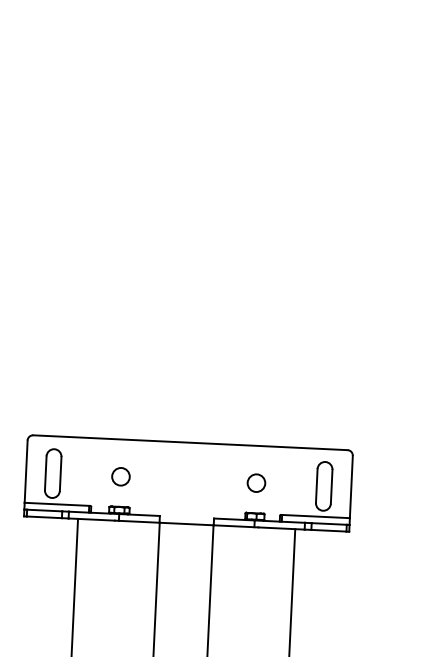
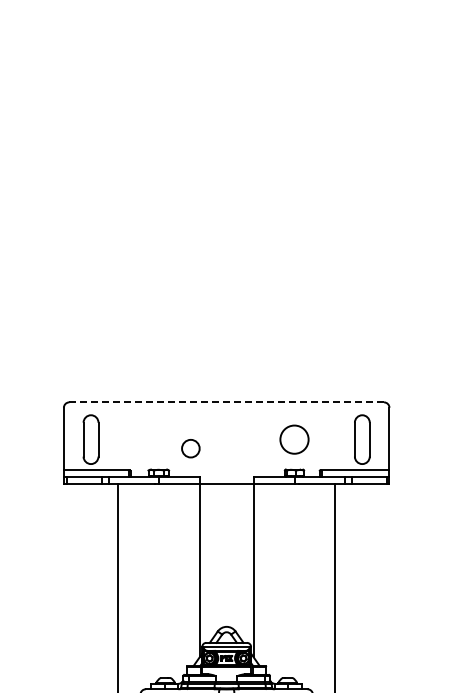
line: (190, 442) -> (226, 402), solid -> dashed
circle: (120, 476) -> (190, 448), moved
circle: (256, 483) -> (294, 439), size x1.6

